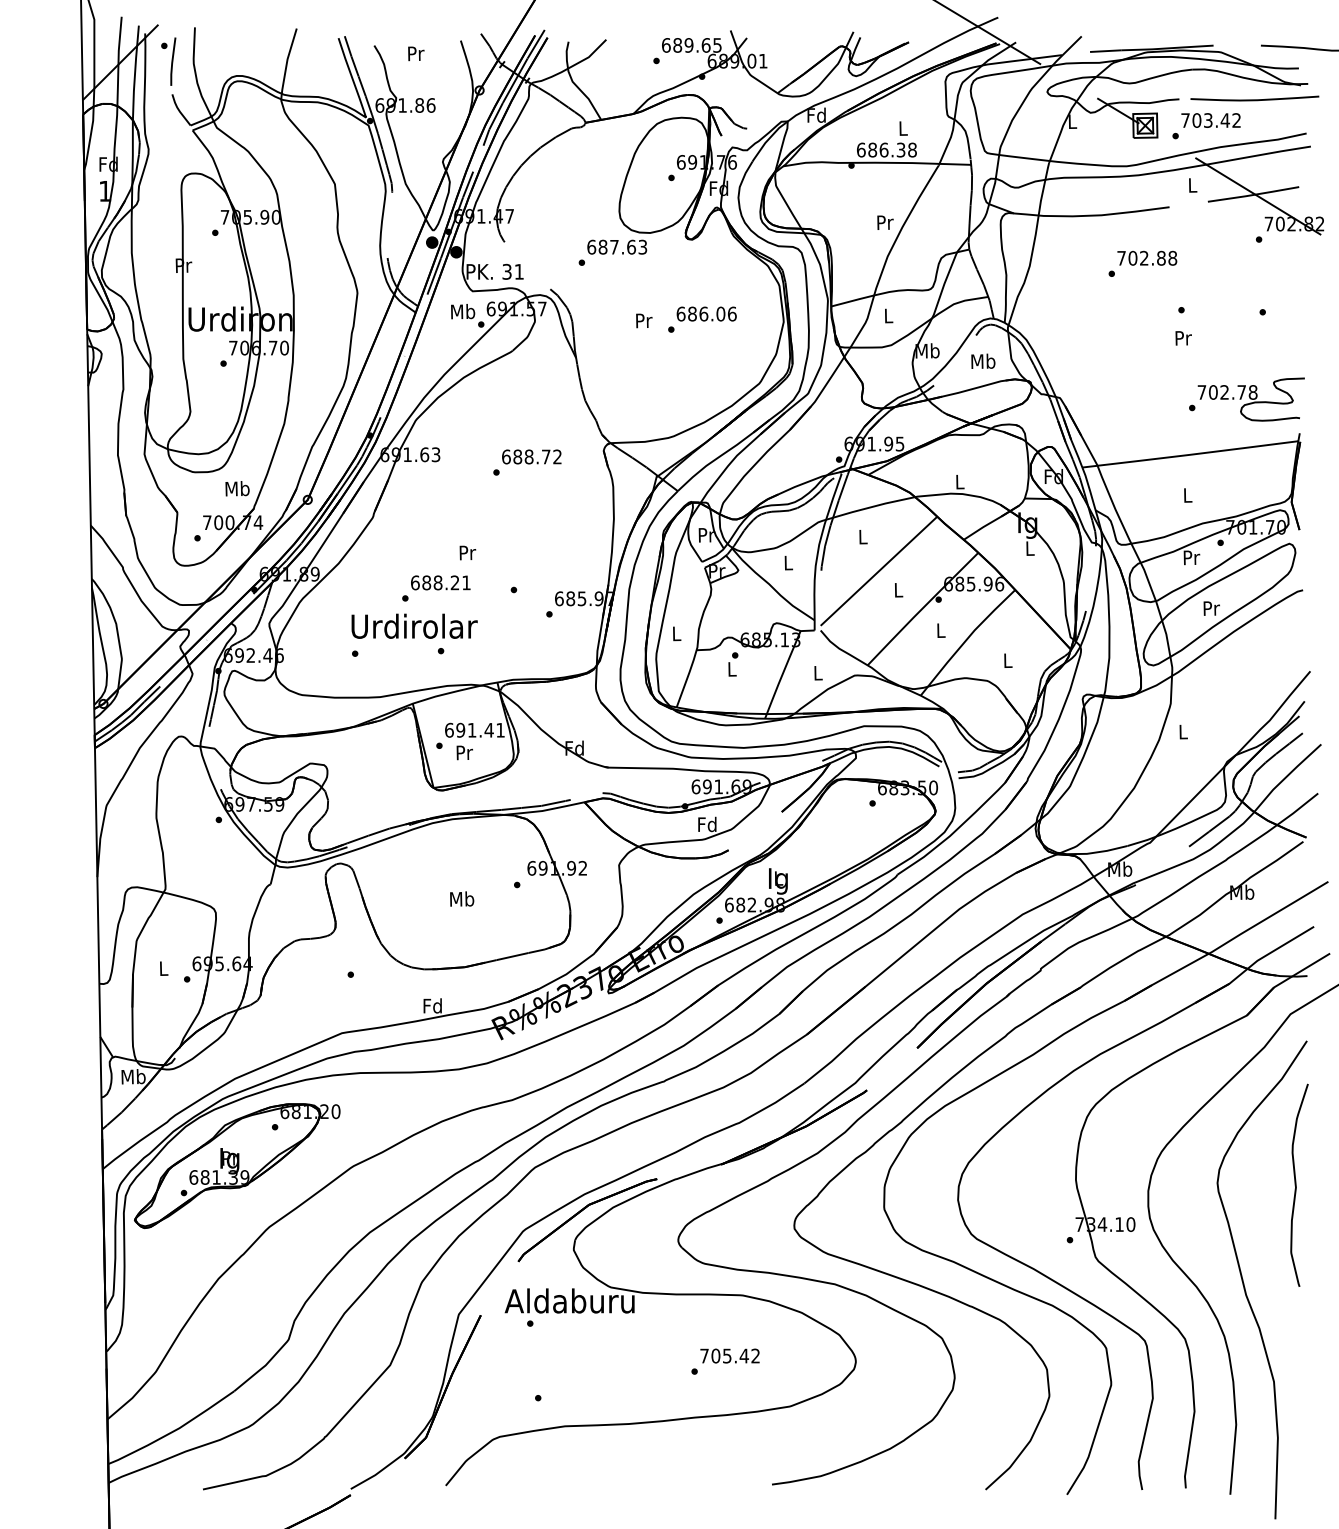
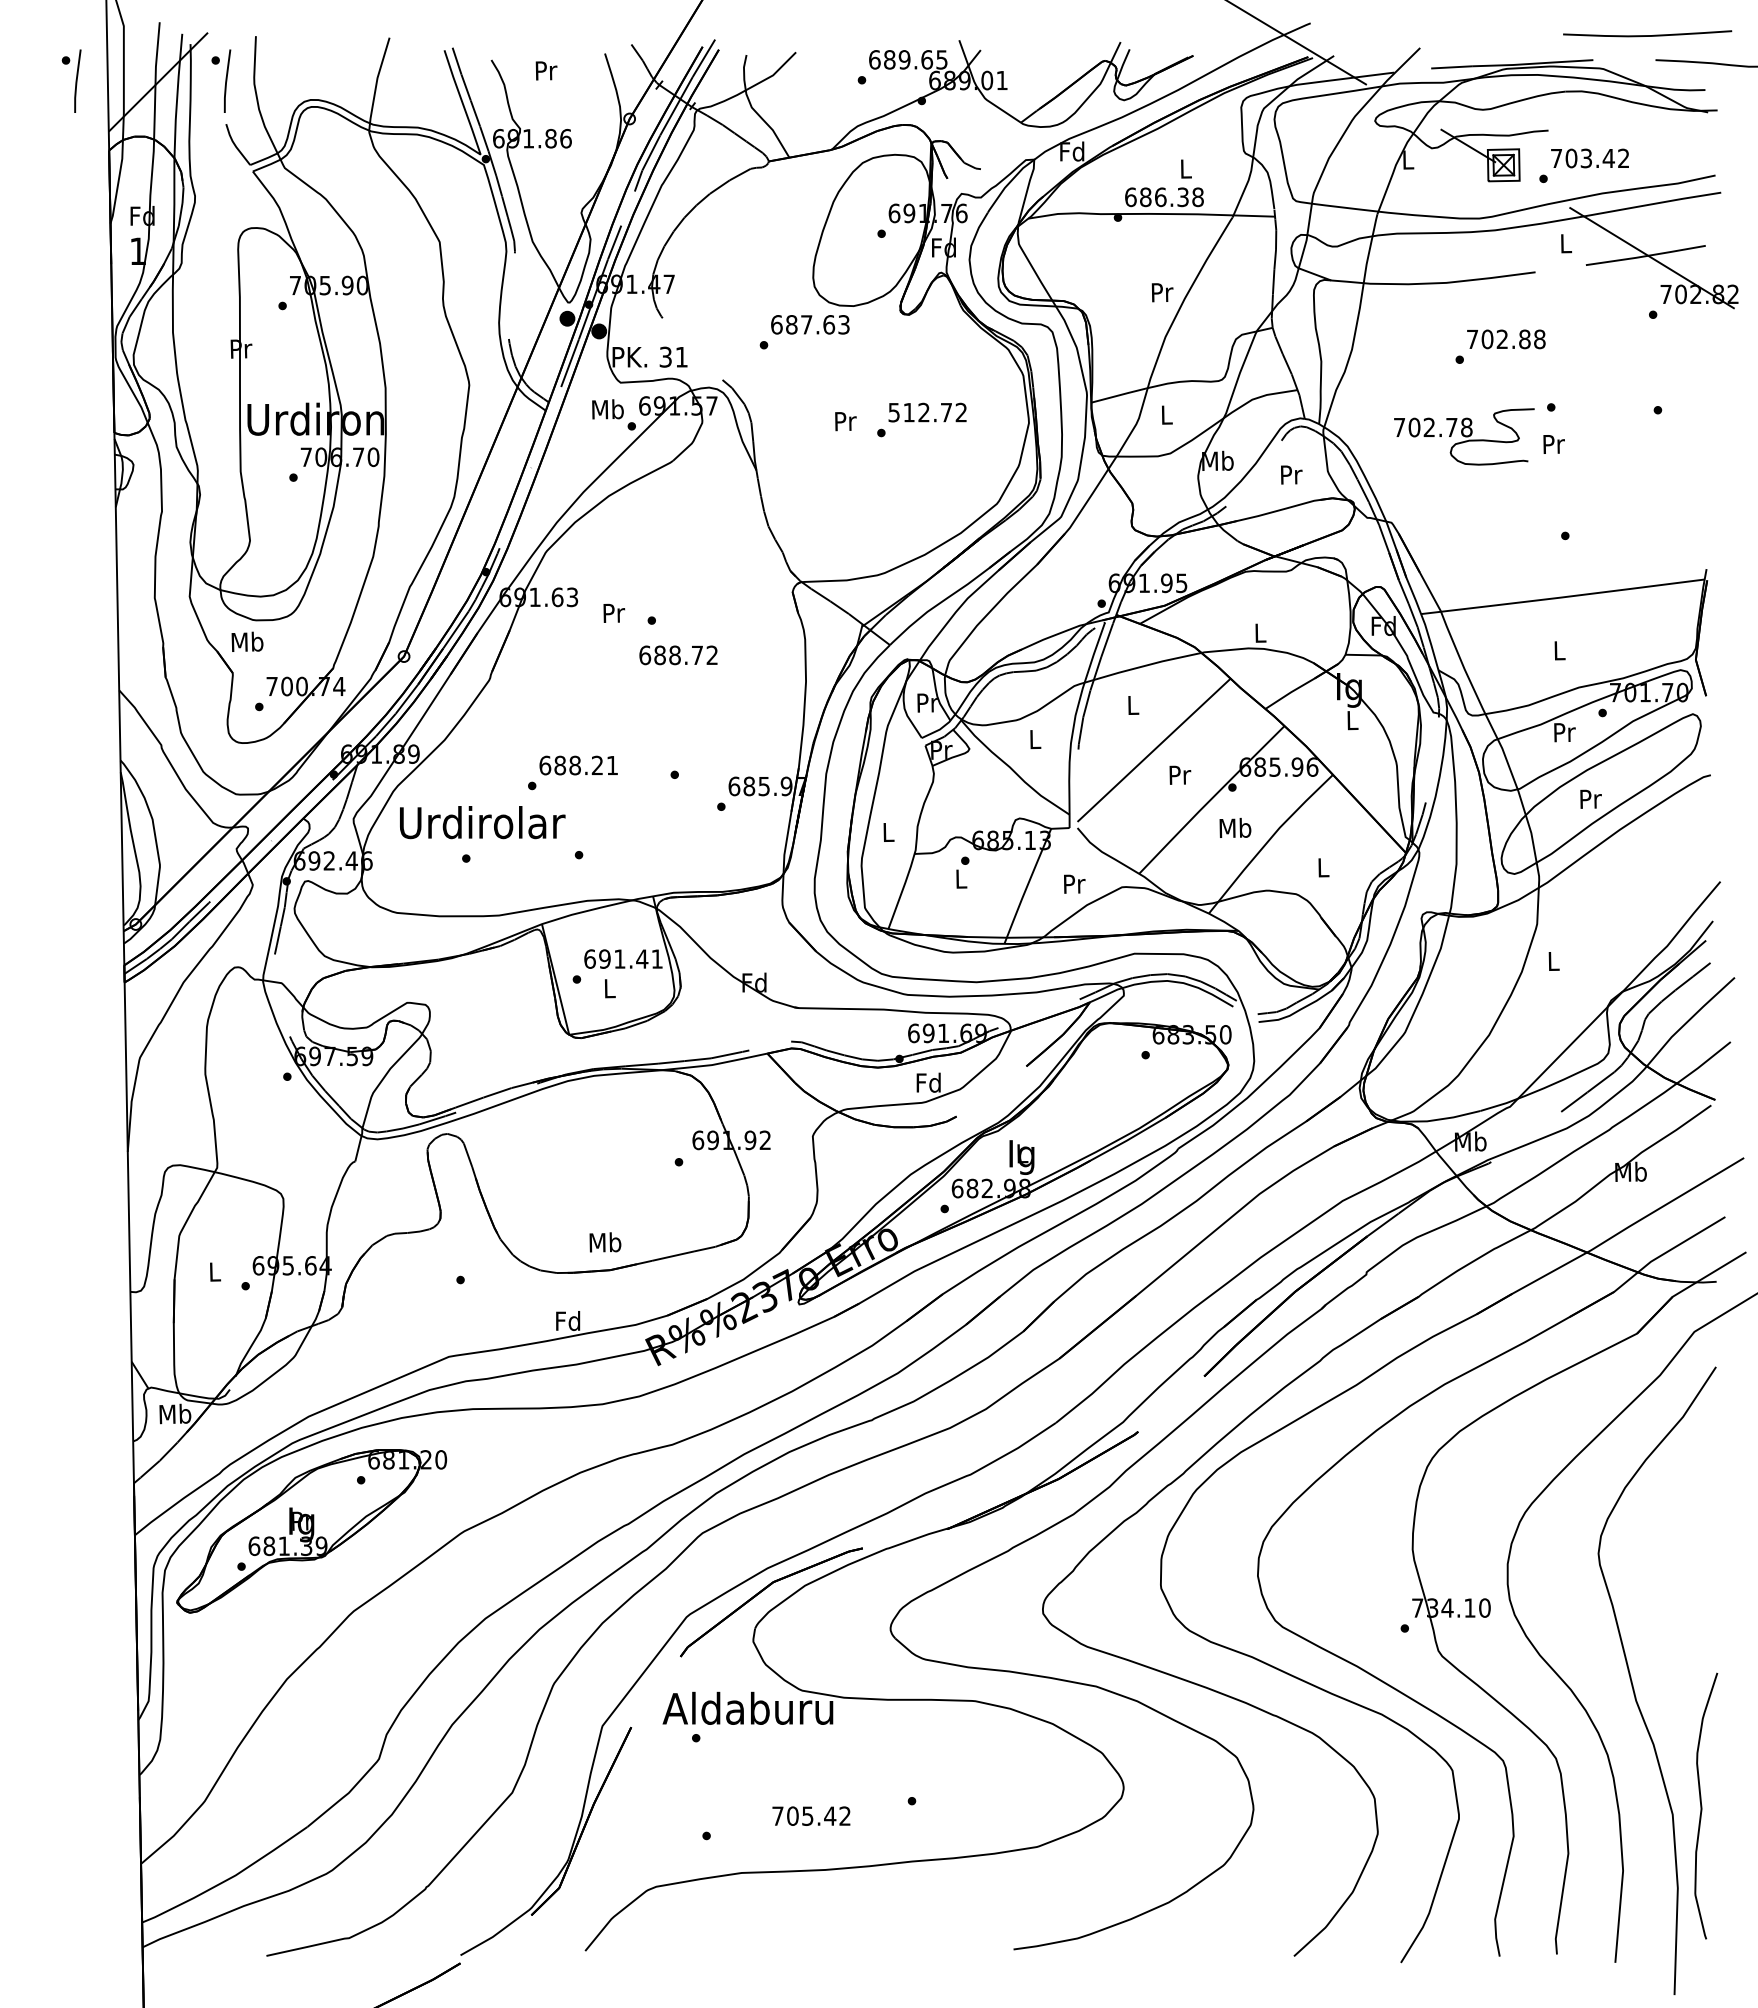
part: (54, 61) -> (71, 80), added
curve: (1254, 99) -> (1647, 35), moved
text: (706, 313) -> (927, 411), 686.06 -> 512.72
text: (983, 360) -> (1291, 473), Mb -> Pr
part: (1250, 399) -> (1463, 436), moved
text: (531, 456) -> (678, 654), moved
text: (237, 488) -> (247, 641), moved
text: (467, 552) -> (613, 612), moved
text: (898, 590) -> (1179, 775), L -> Pr
text: (414, 625) -> (482, 821), moved
text: (941, 630) -> (1236, 828), L -> Mb
text: (818, 673) -> (1074, 884), L -> Pr
text: (464, 752) -> (609, 988), Pr -> L
text: (462, 898) -> (605, 1241), moved
curve: (1296, 1184) -> (1702, 1804), moved
text: (729, 1355) -> (810, 1815), moved

